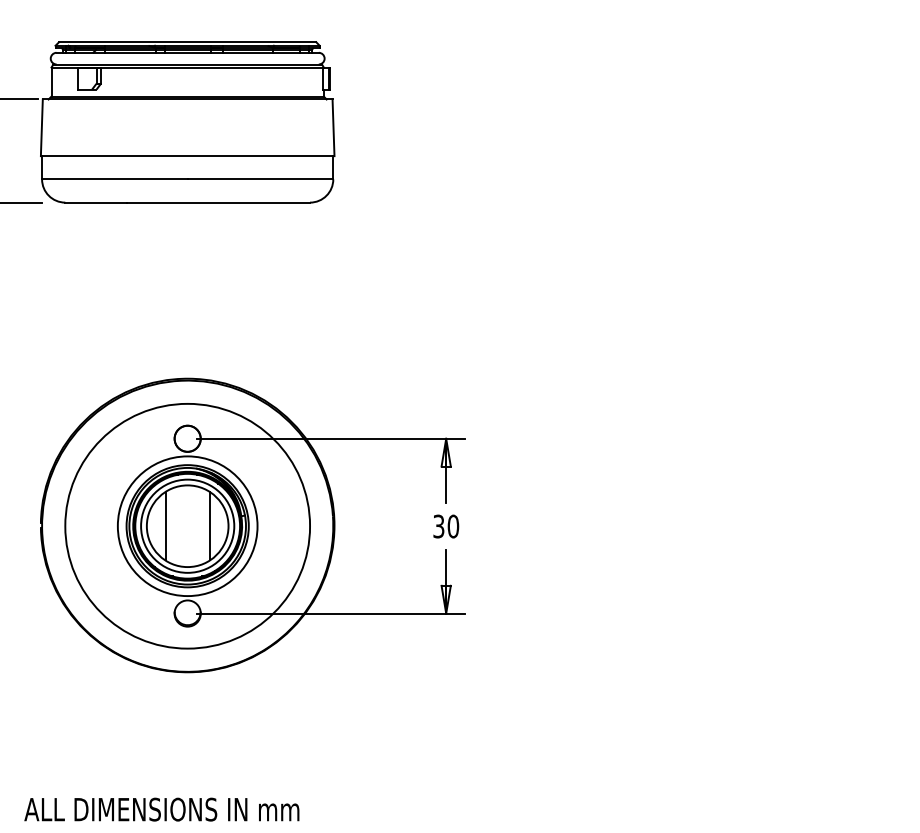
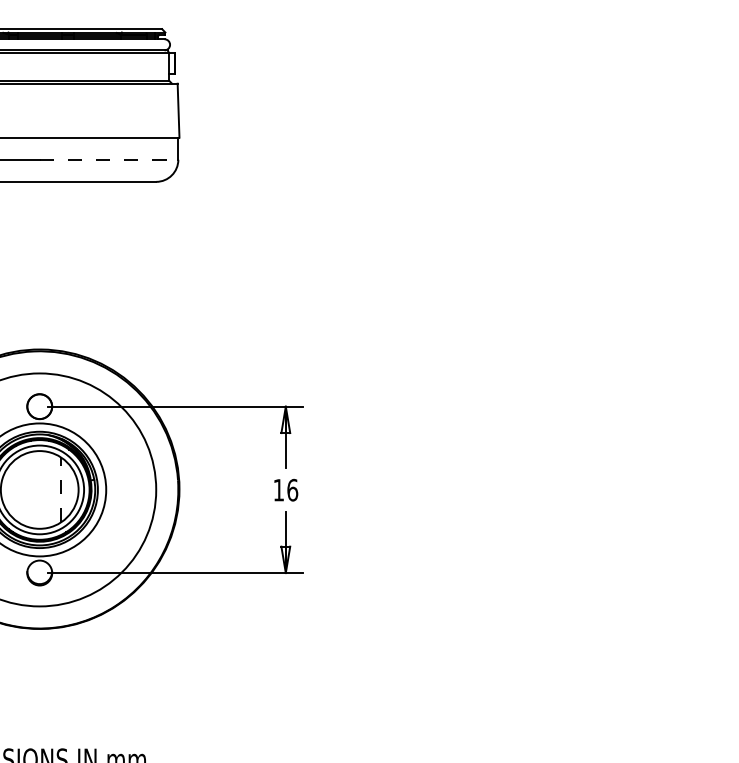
line: (260, 179) -> (109, 159), solid -> dashed
line: (165, 525) -> (18, 489), removed
line: (209, 525) -> (60, 489), solid -> dashed
text: (446, 526) -> (286, 490), 30 -> 16

